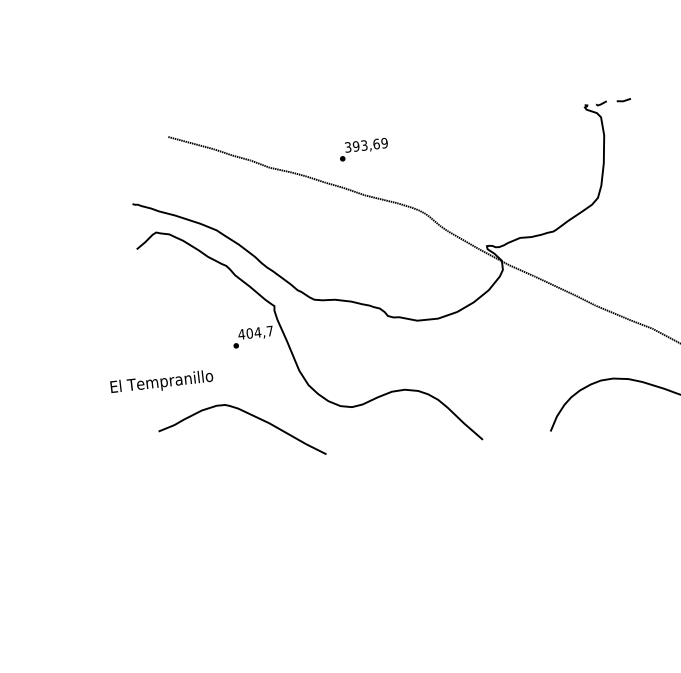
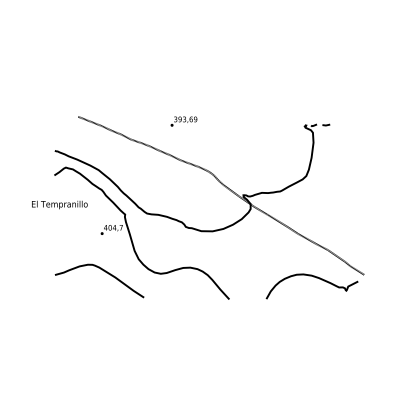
text: (362, 149) -> (183, 121), moved
text: (161, 381) -> (59, 204), moved

